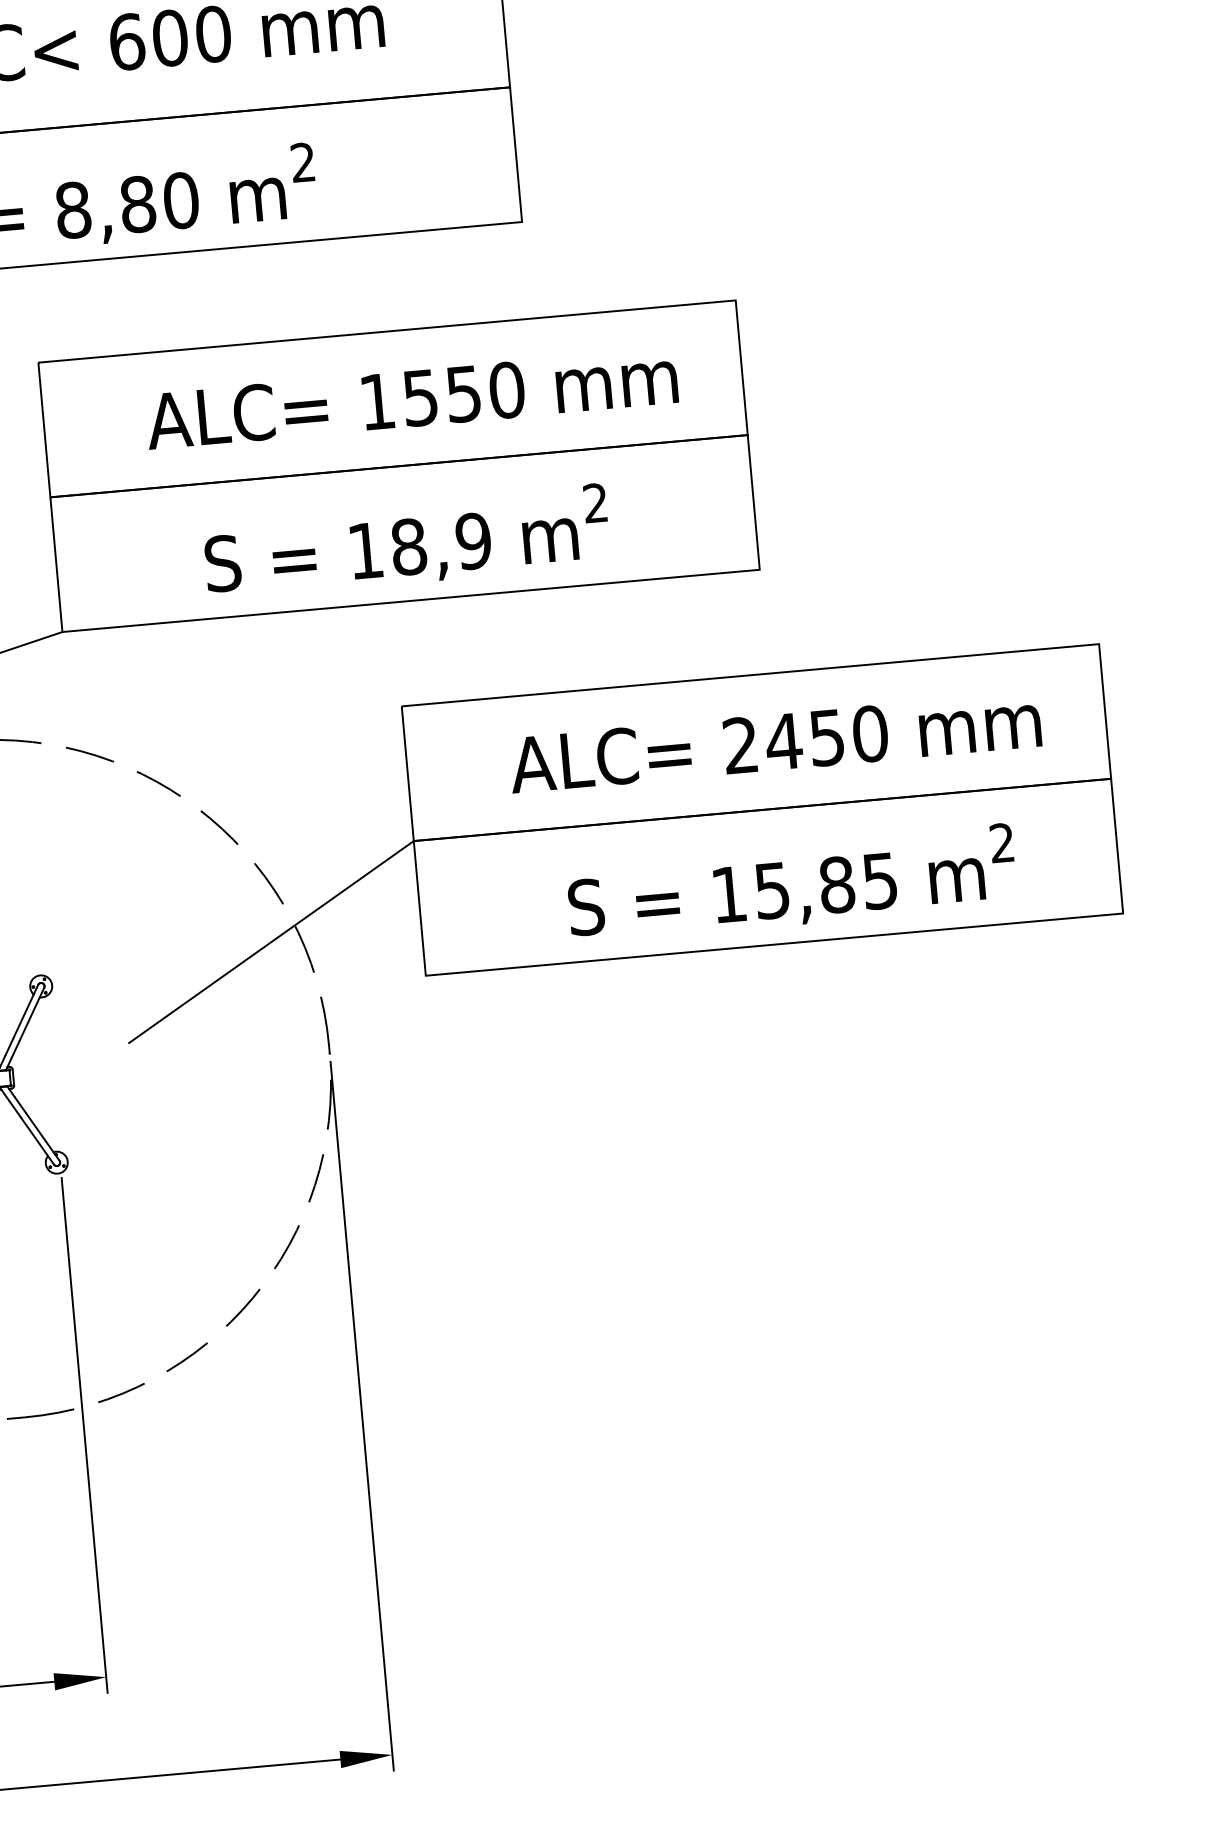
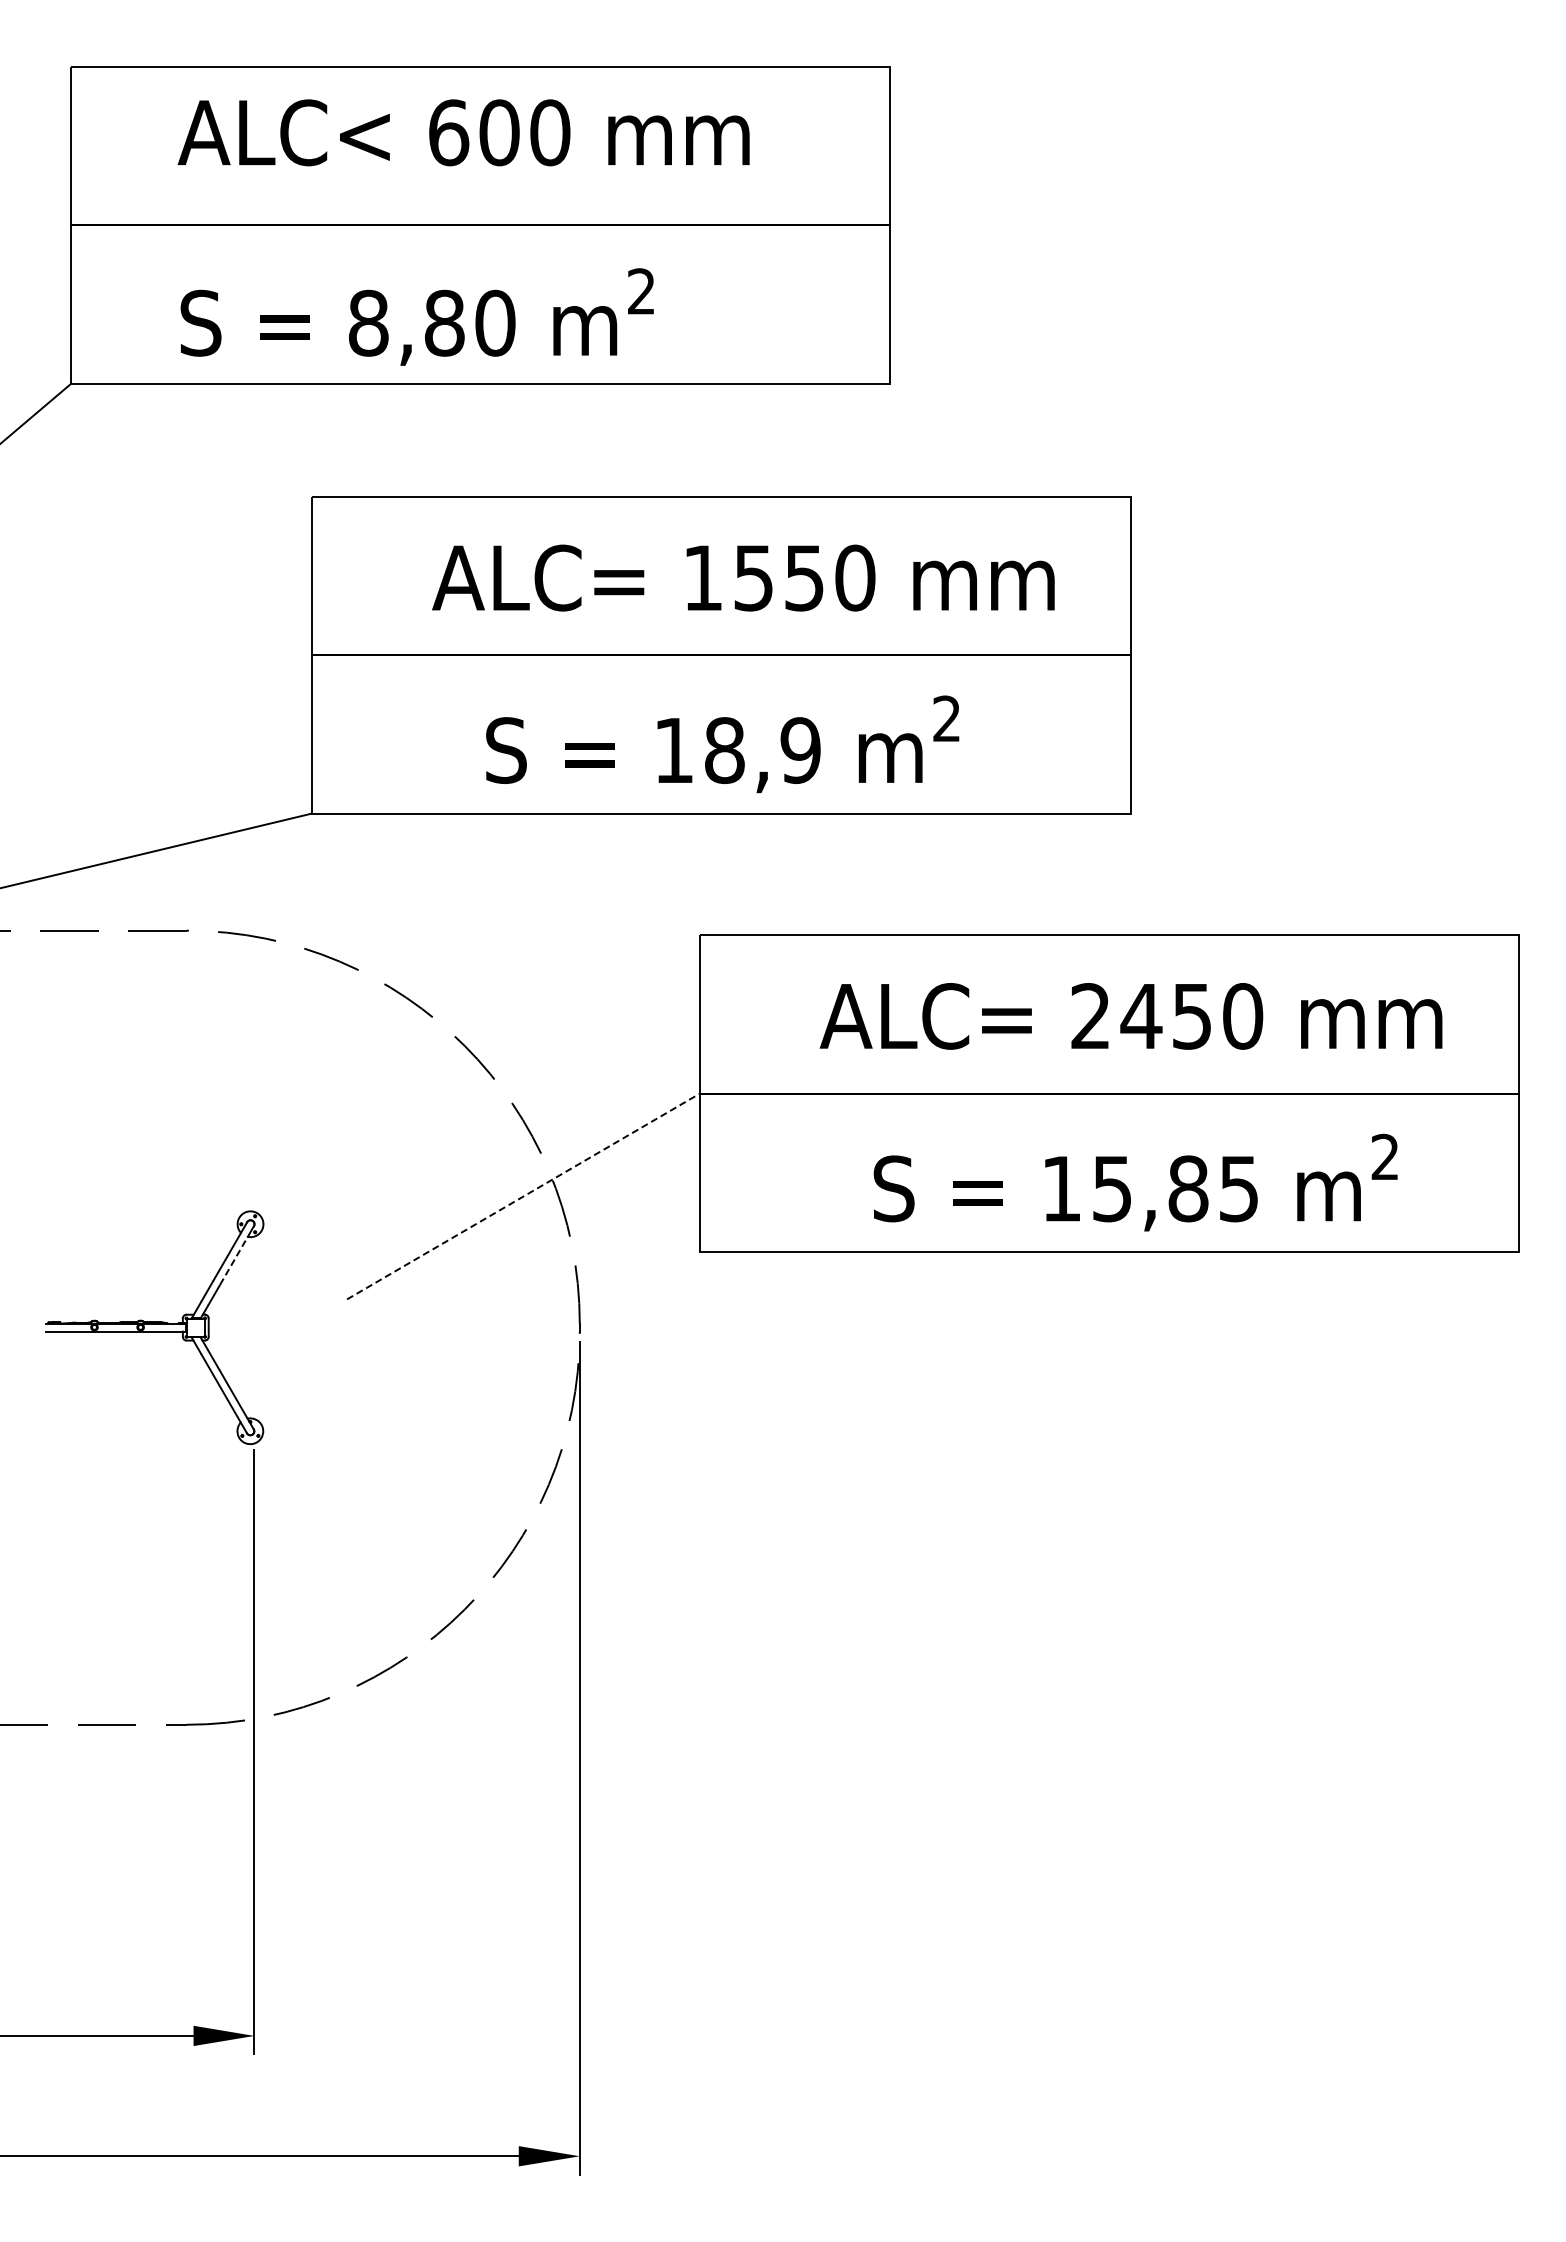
line: (271, 942) -> (523, 1196), solid -> dashed
line: (29, 1018) -> (233, 1260), solid -> dashed

